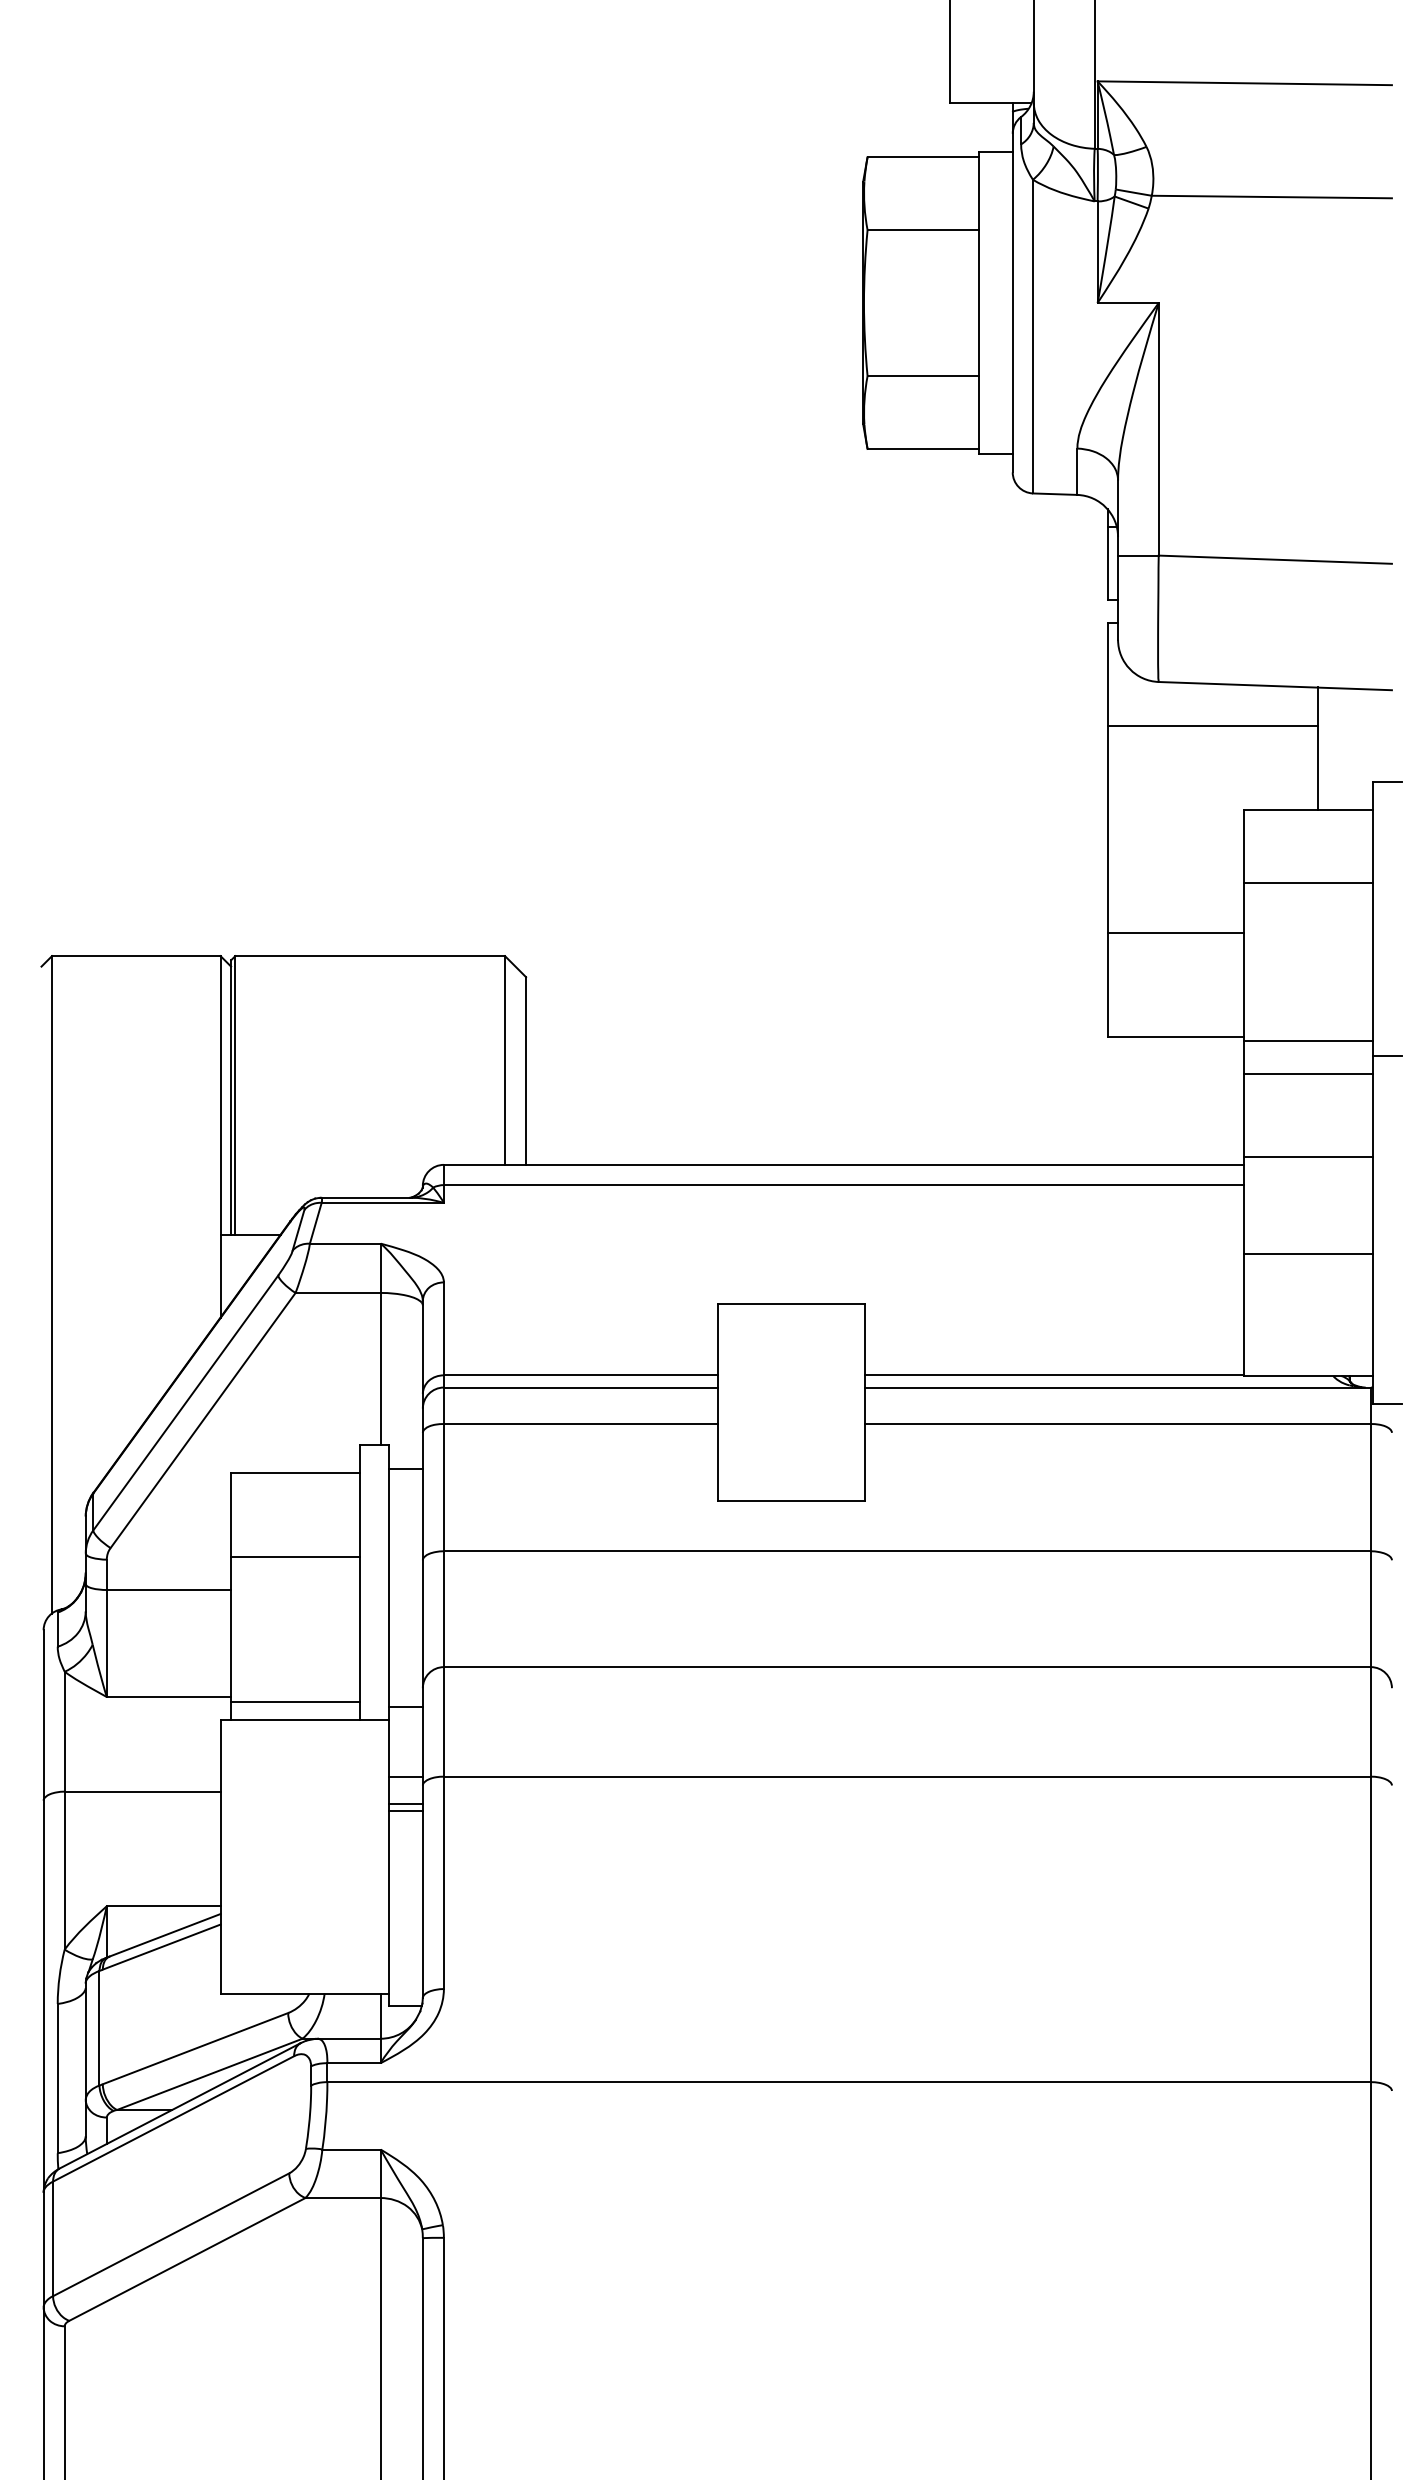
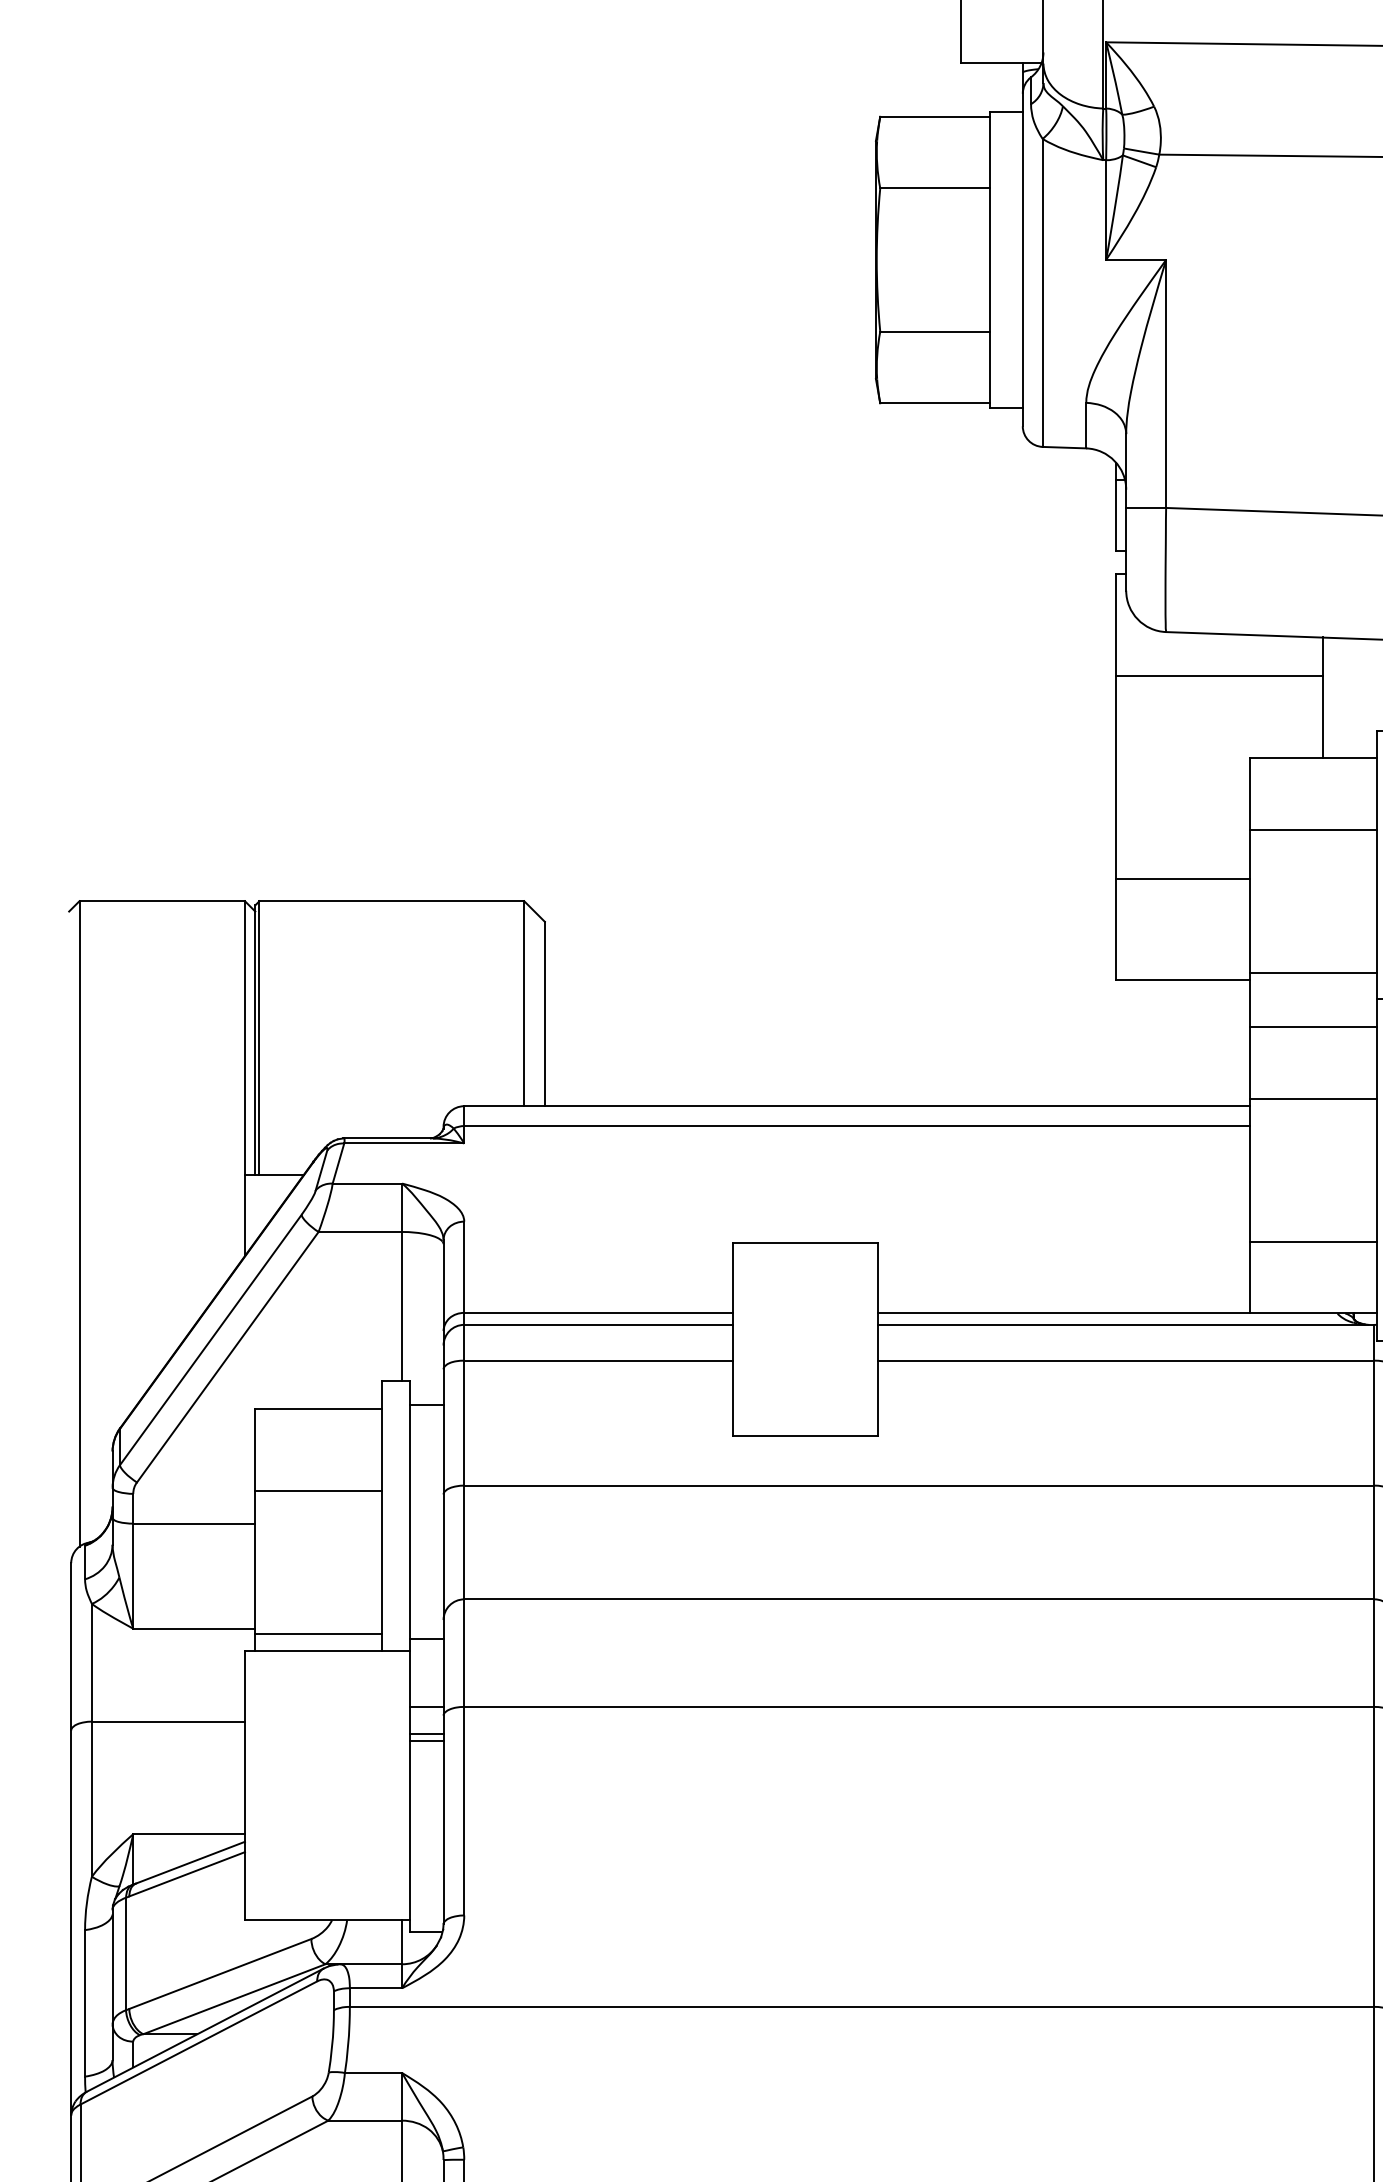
line: (1308, 1041) -> (1313, 1027), moved
line: (1308, 1074) -> (1313, 973), moved
line: (1308, 1254) -> (1313, 1242), moved

